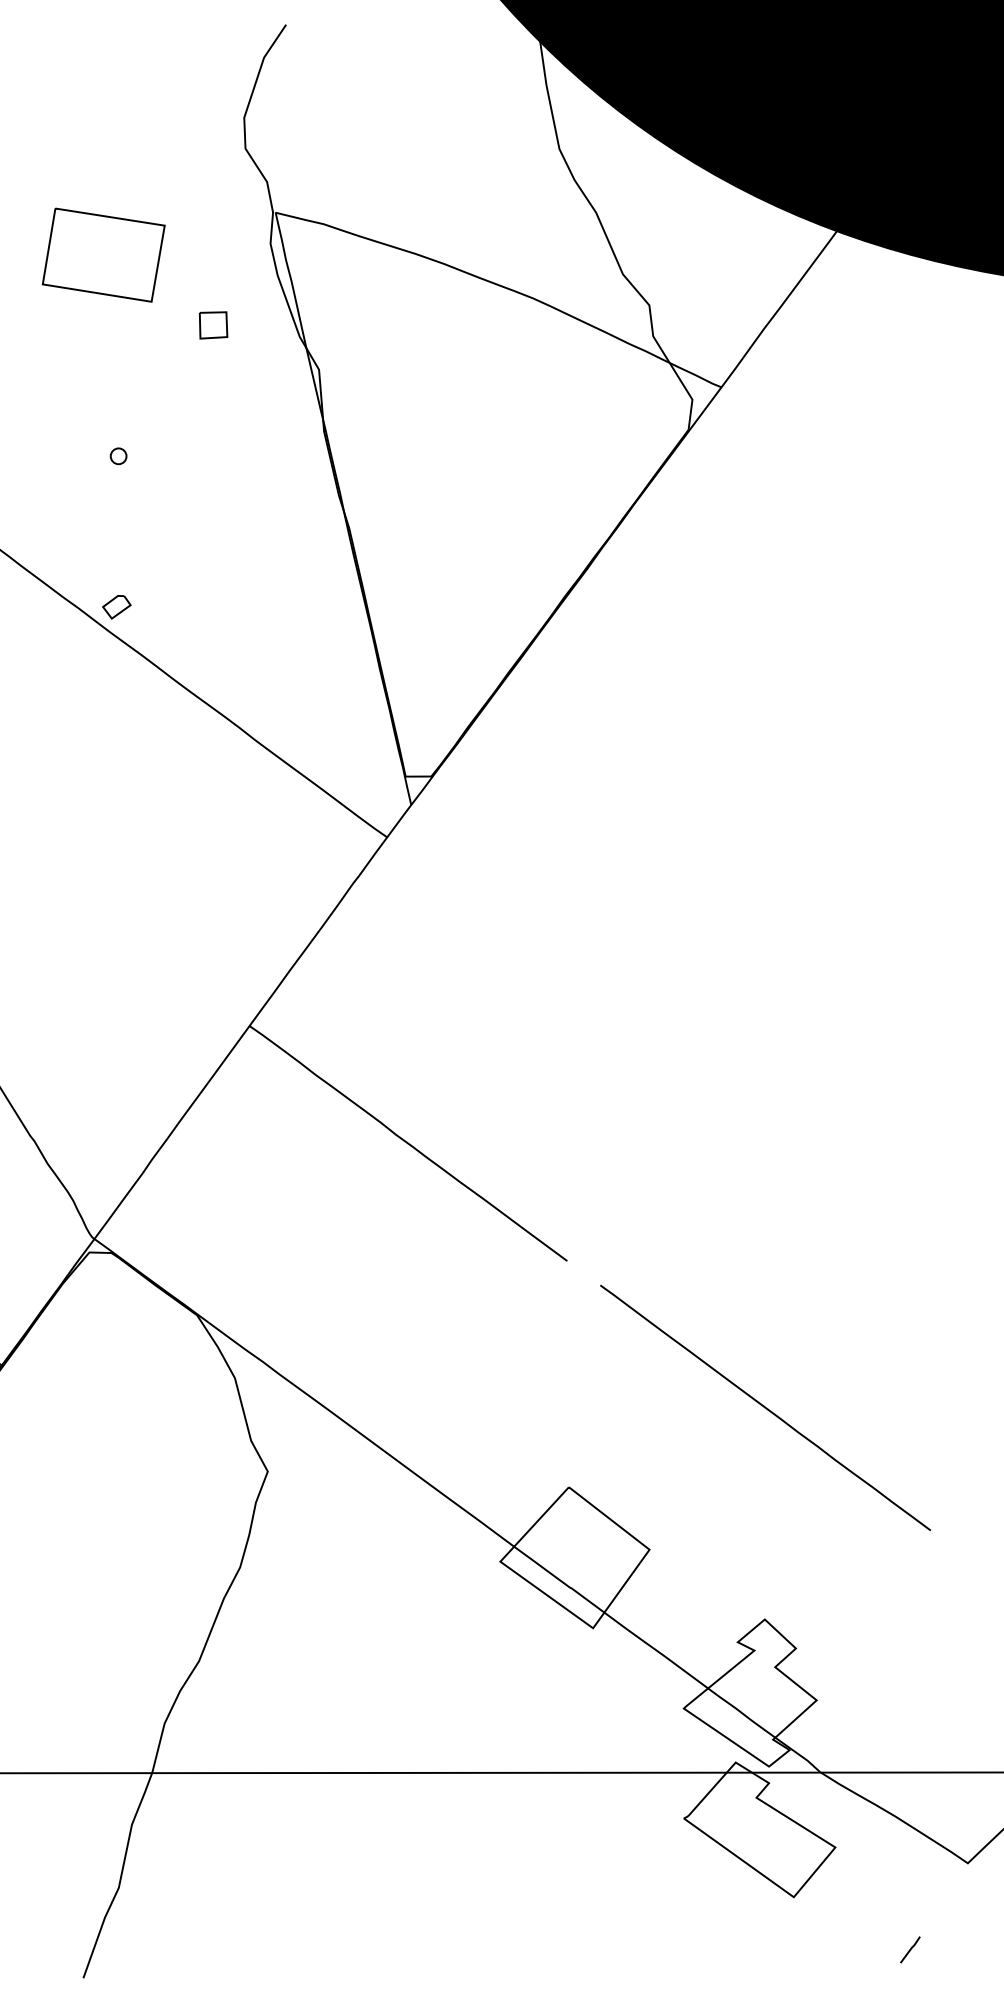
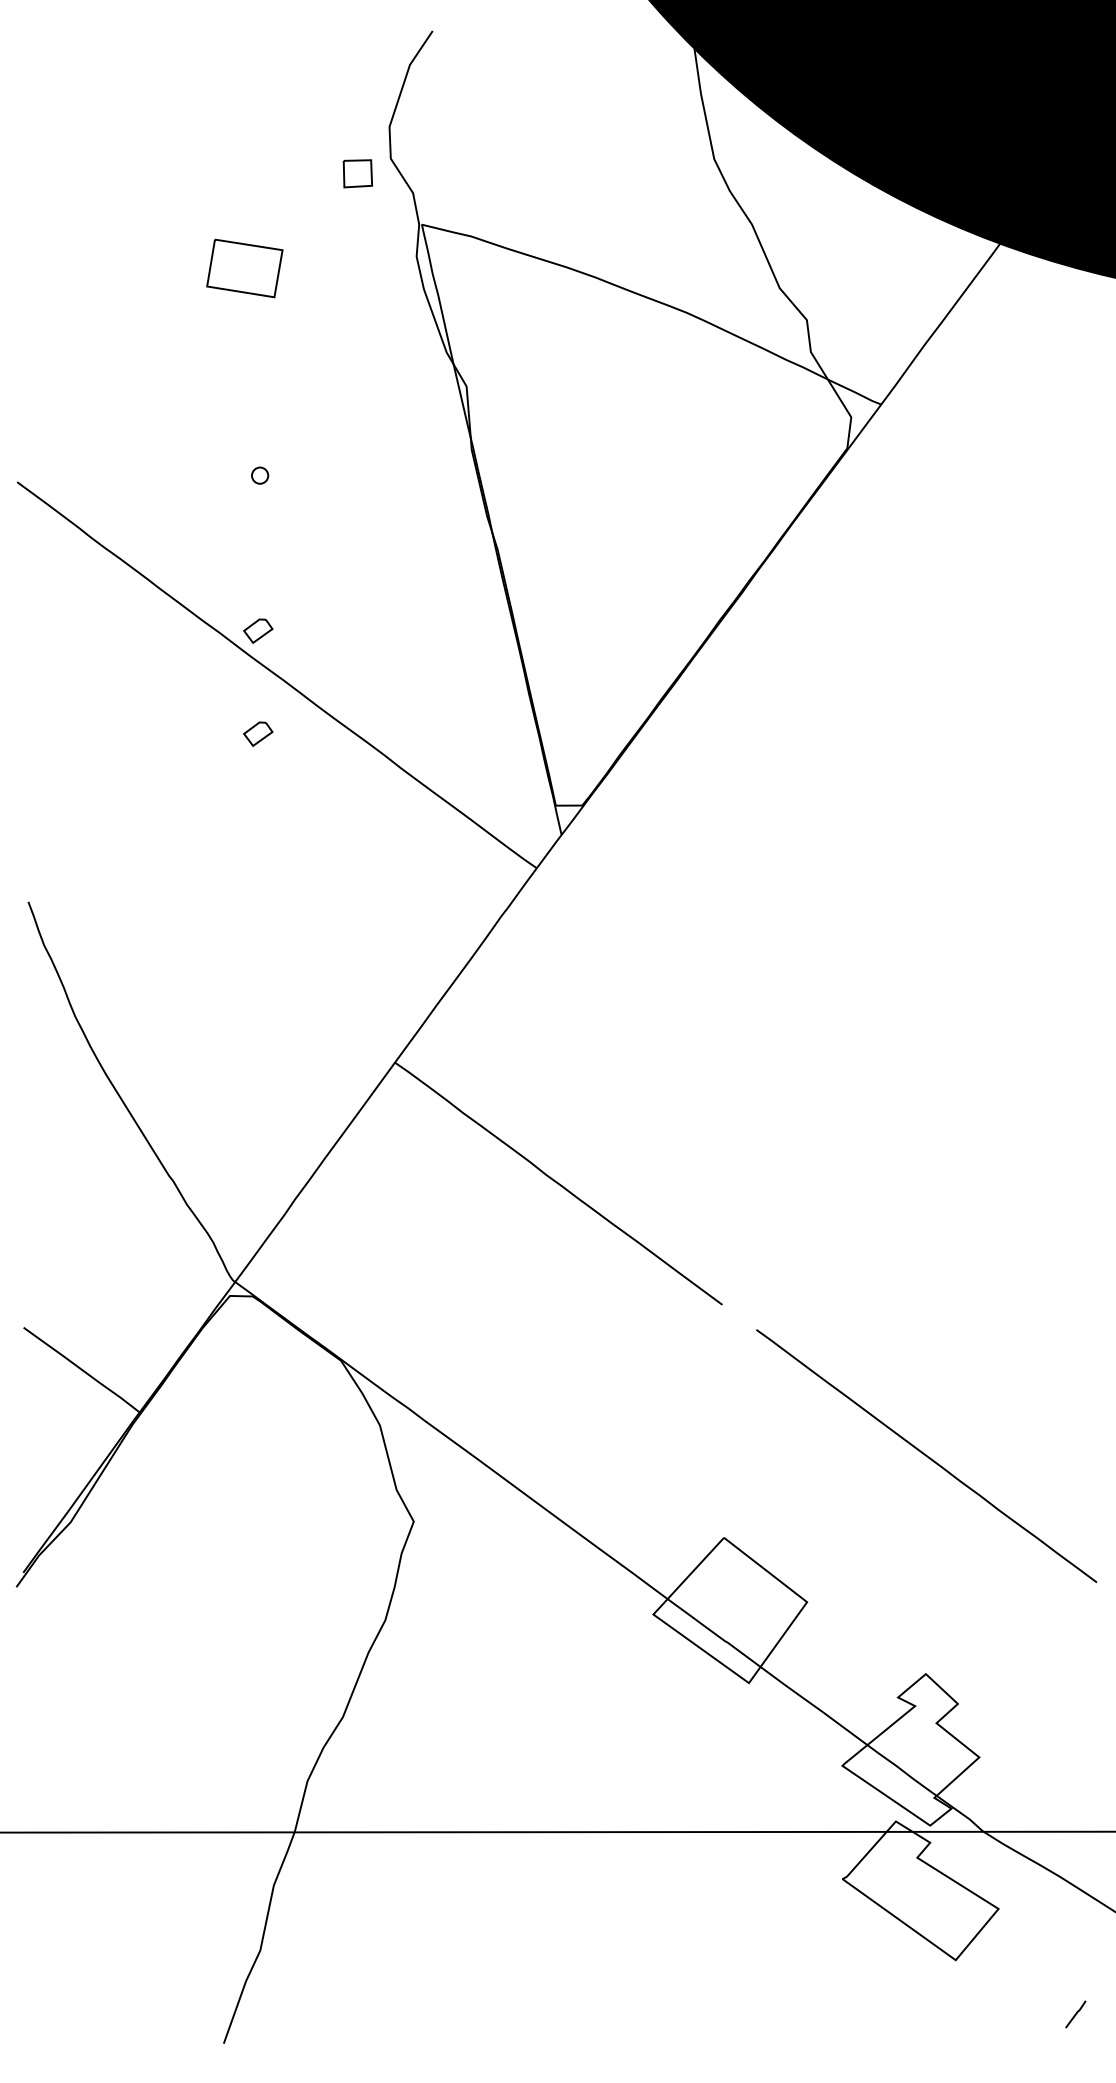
part: (103, 255) -> (244, 268), size x0.6
part: (213, 325) -> (357, 173), moved
part: (117, 706) -> (258, 733), added

